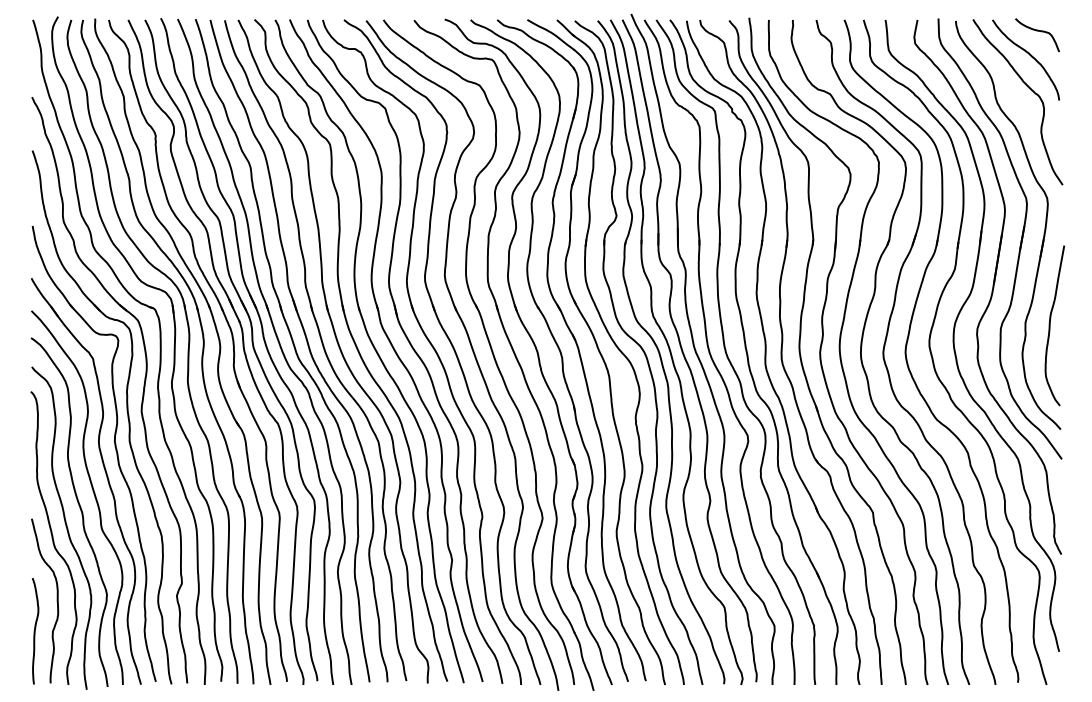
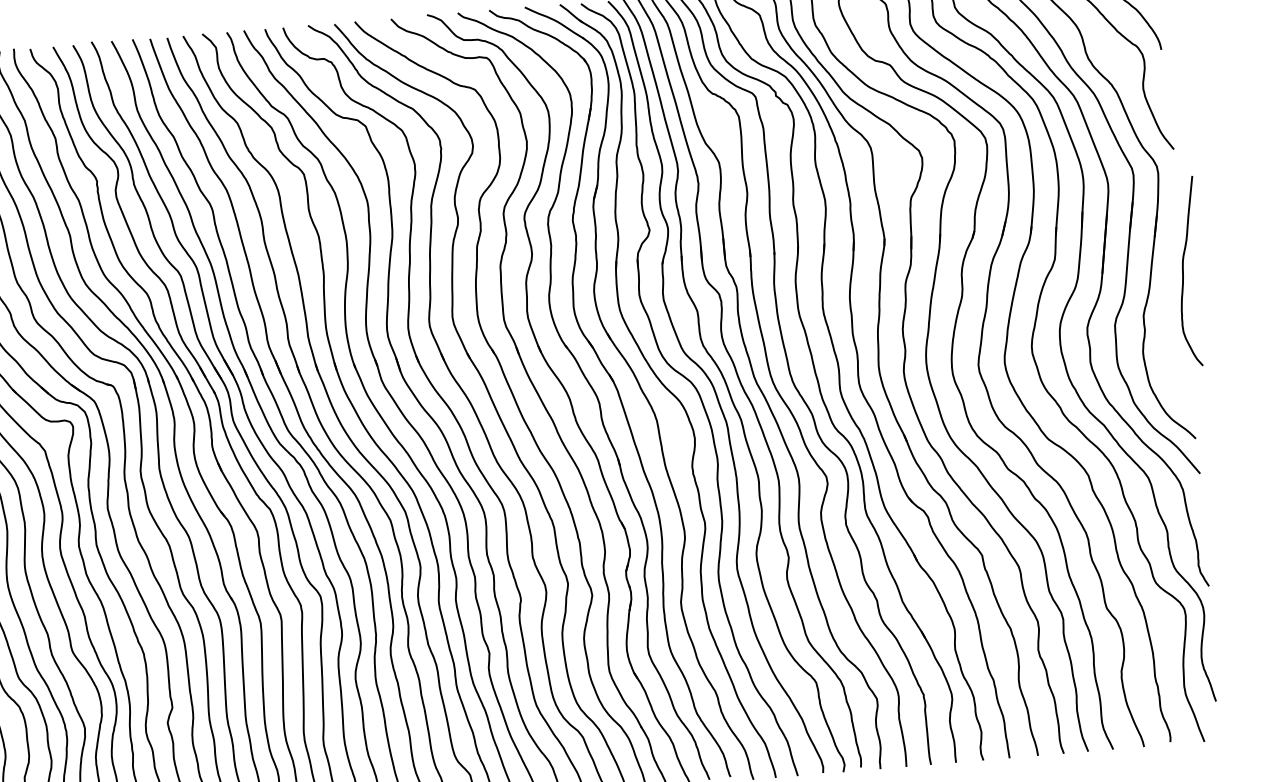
curve: (1050, 325) -> (1183, 271), moved

